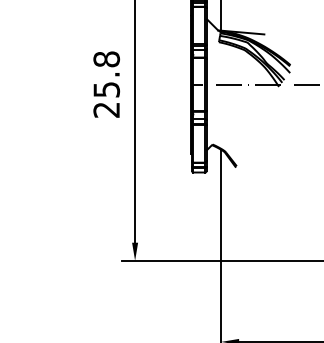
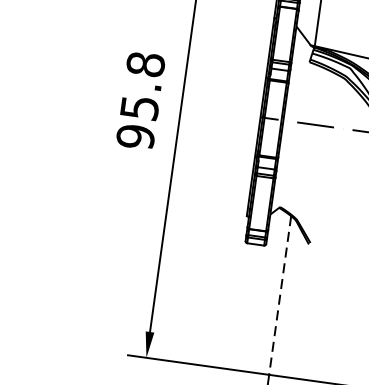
text: (106, 110) -> (135, 137), 25.8 -> 95.8
line: (221, 205) -> (280, 295), solid -> dashed

